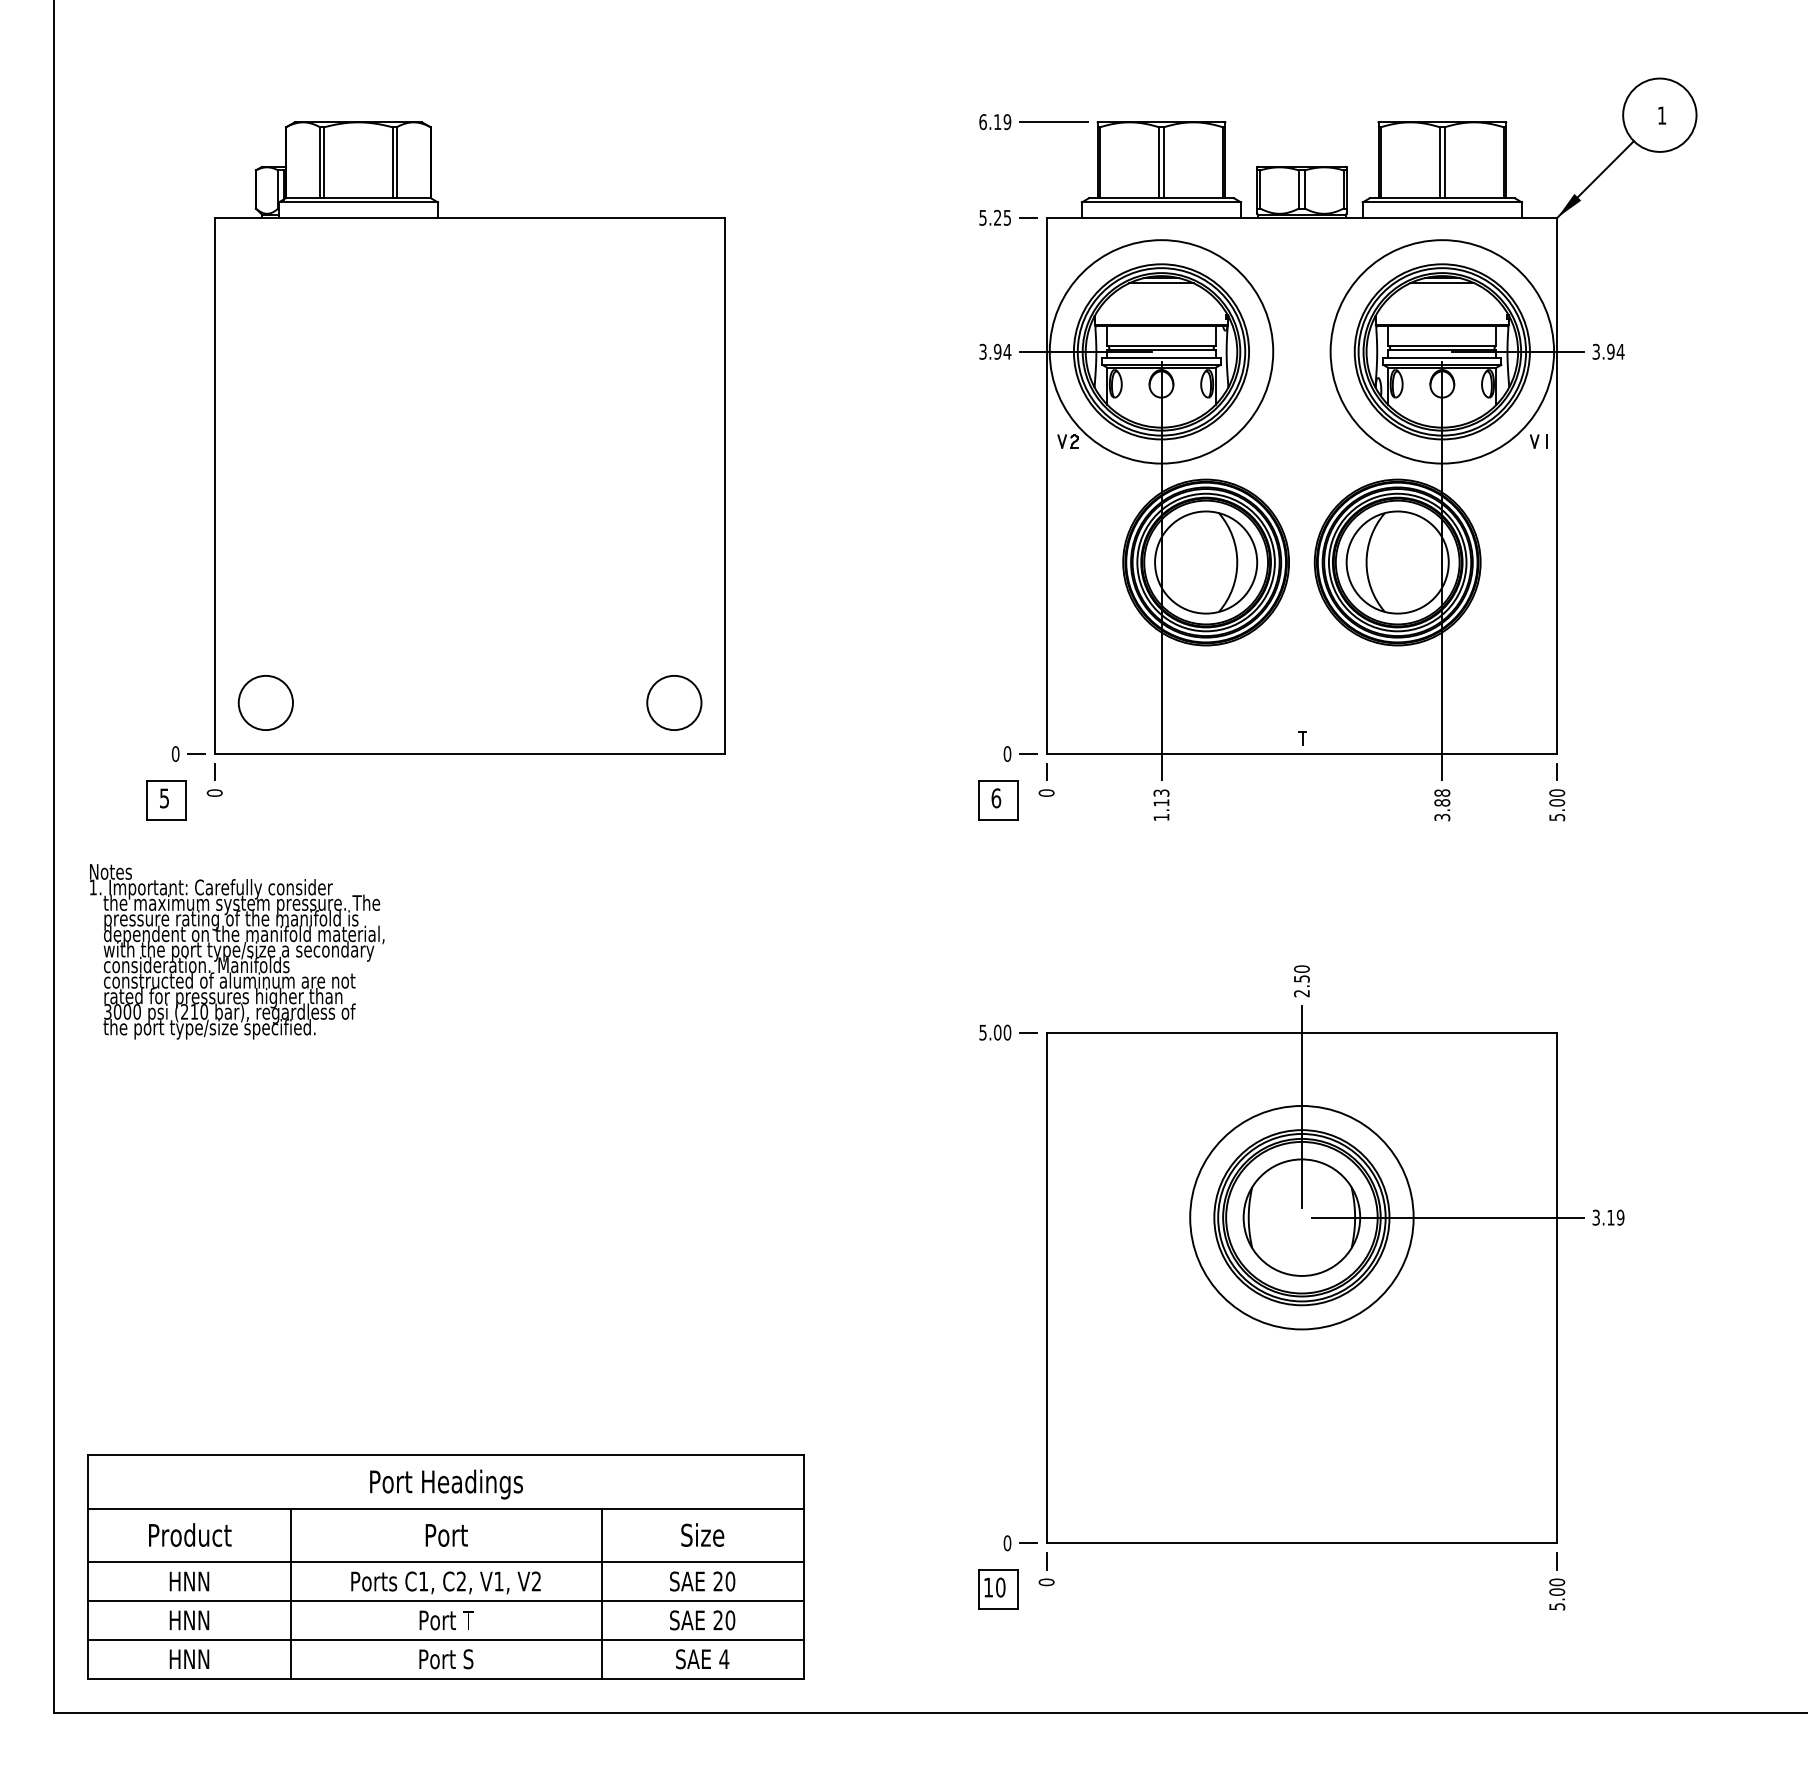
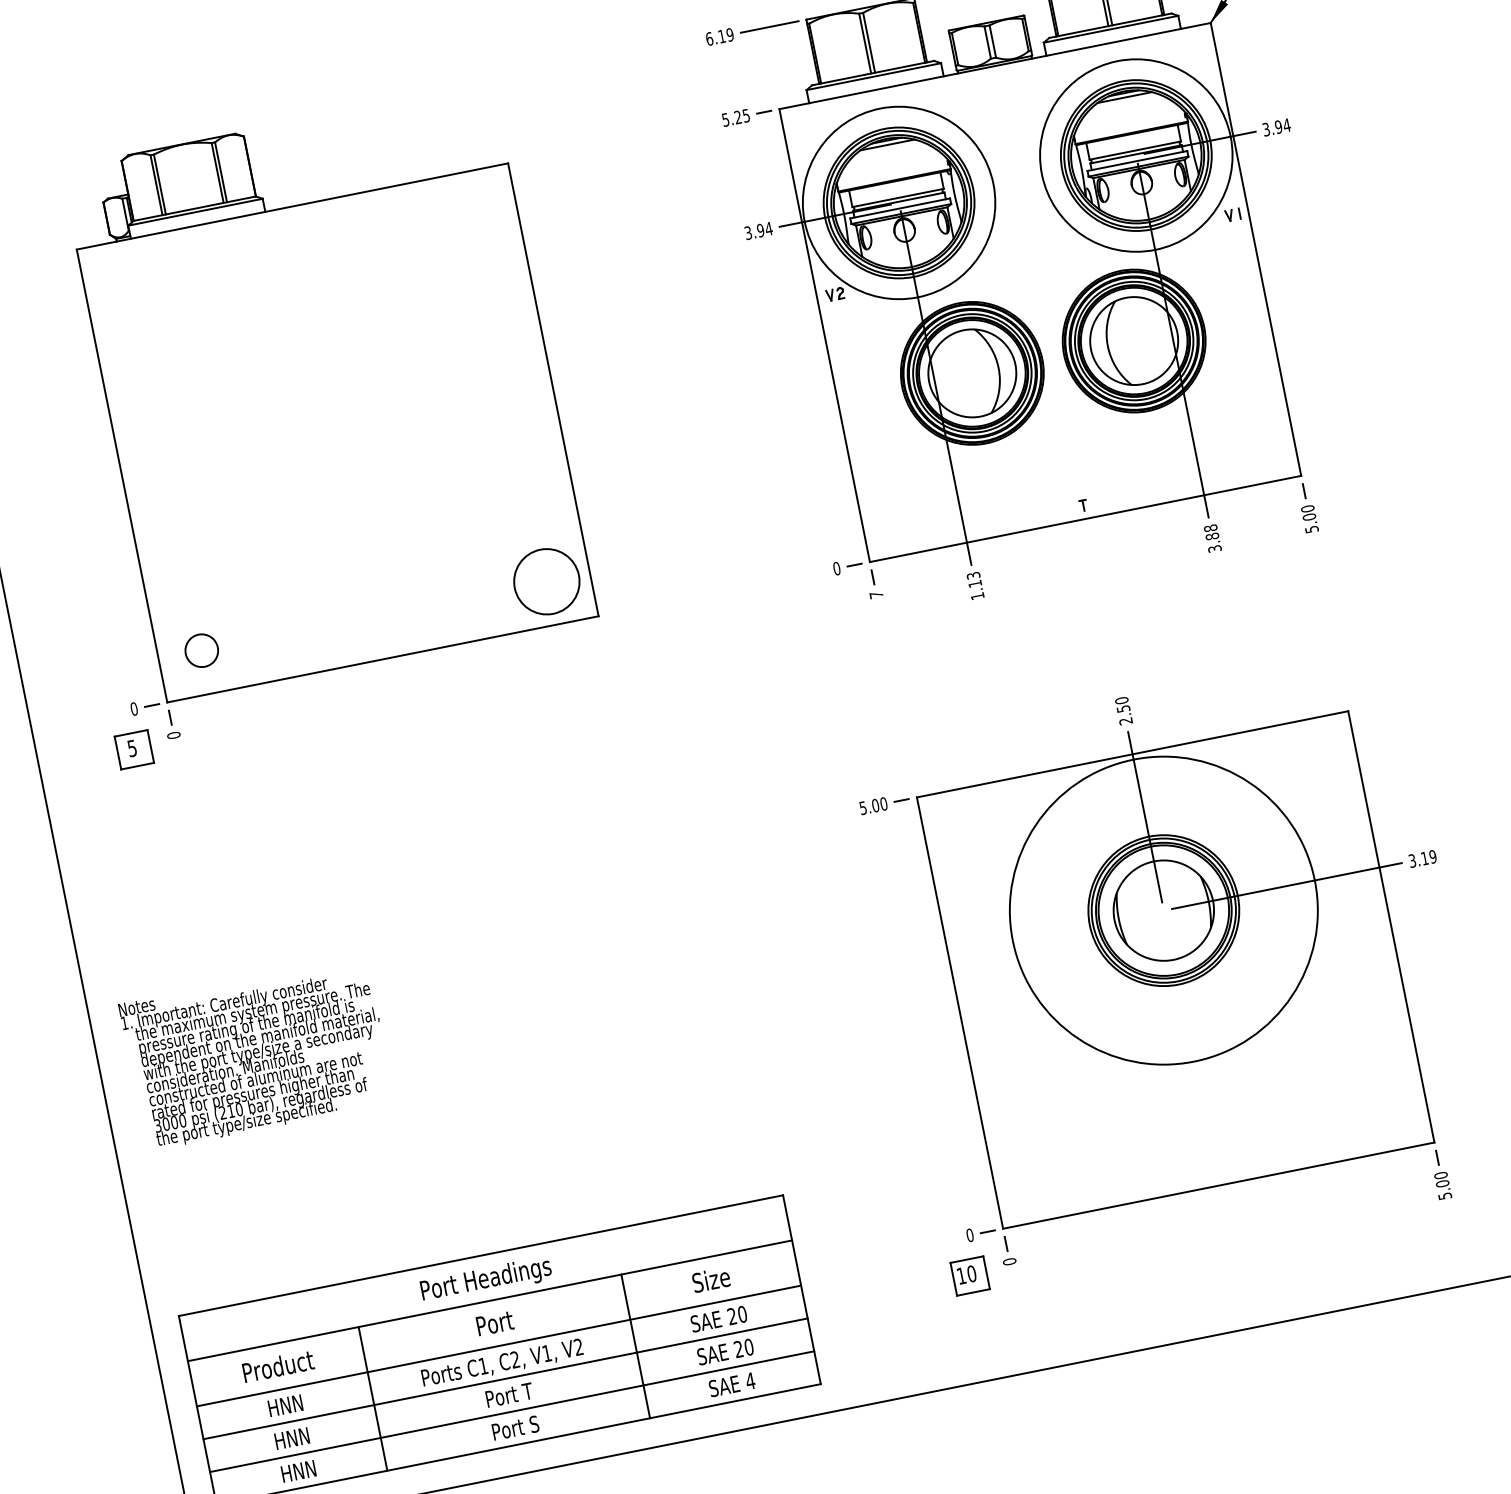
circle: (265, 702) -> (201, 650), size x0.7
circle: (674, 702) -> (546, 581), size x1.4
text: (1046, 792) -> (876, 594), 0 -> 7
part: (998, 800) -> (837, 609), removed
text: (237, 951) -> (257, 1052), moved
circle: (1301, 1217) -> (1163, 910), size x1.6

